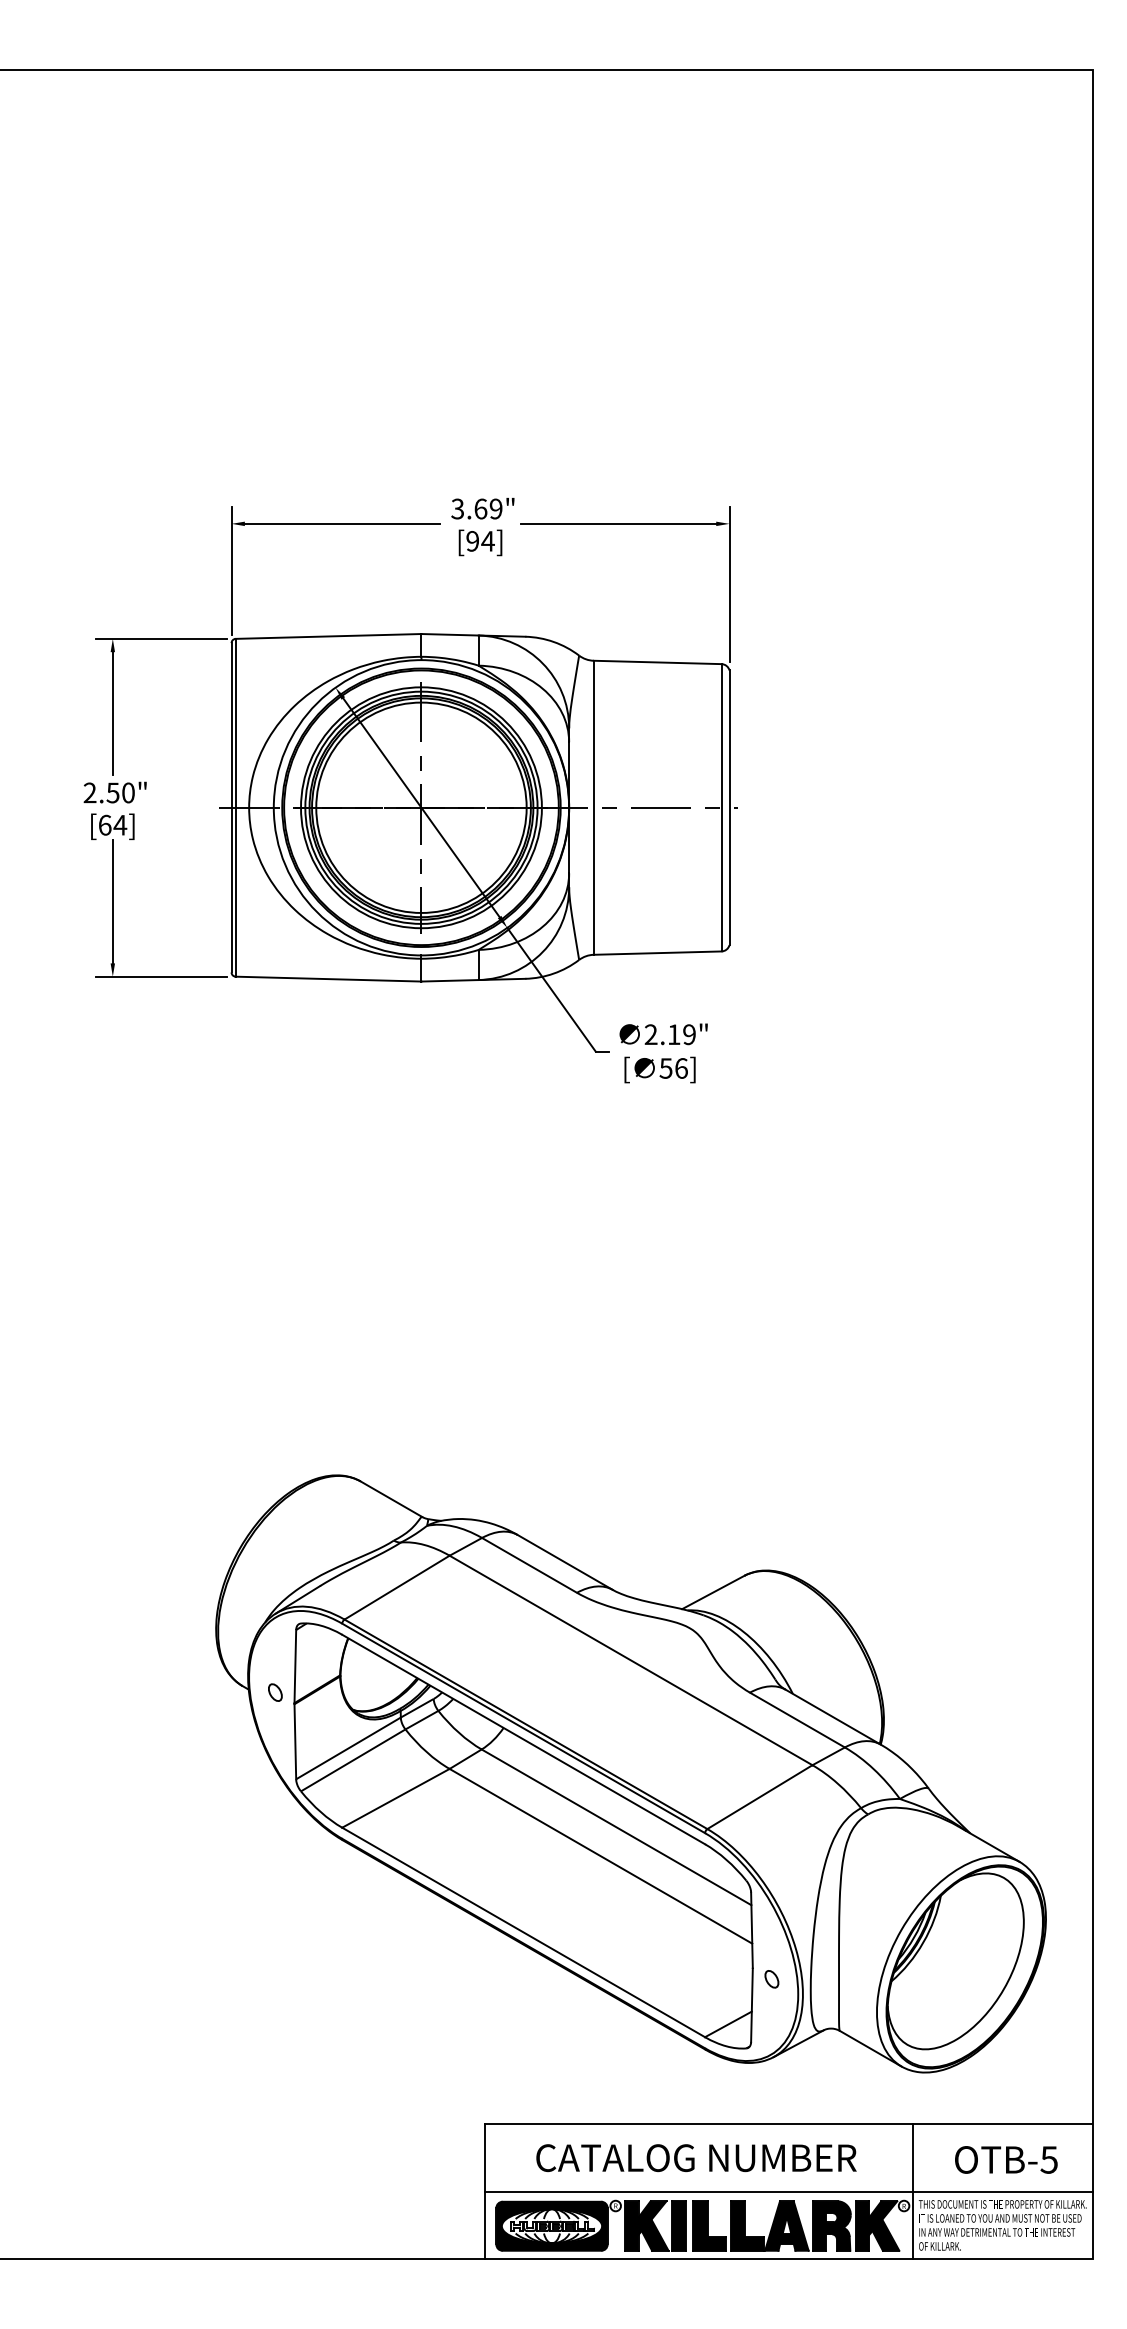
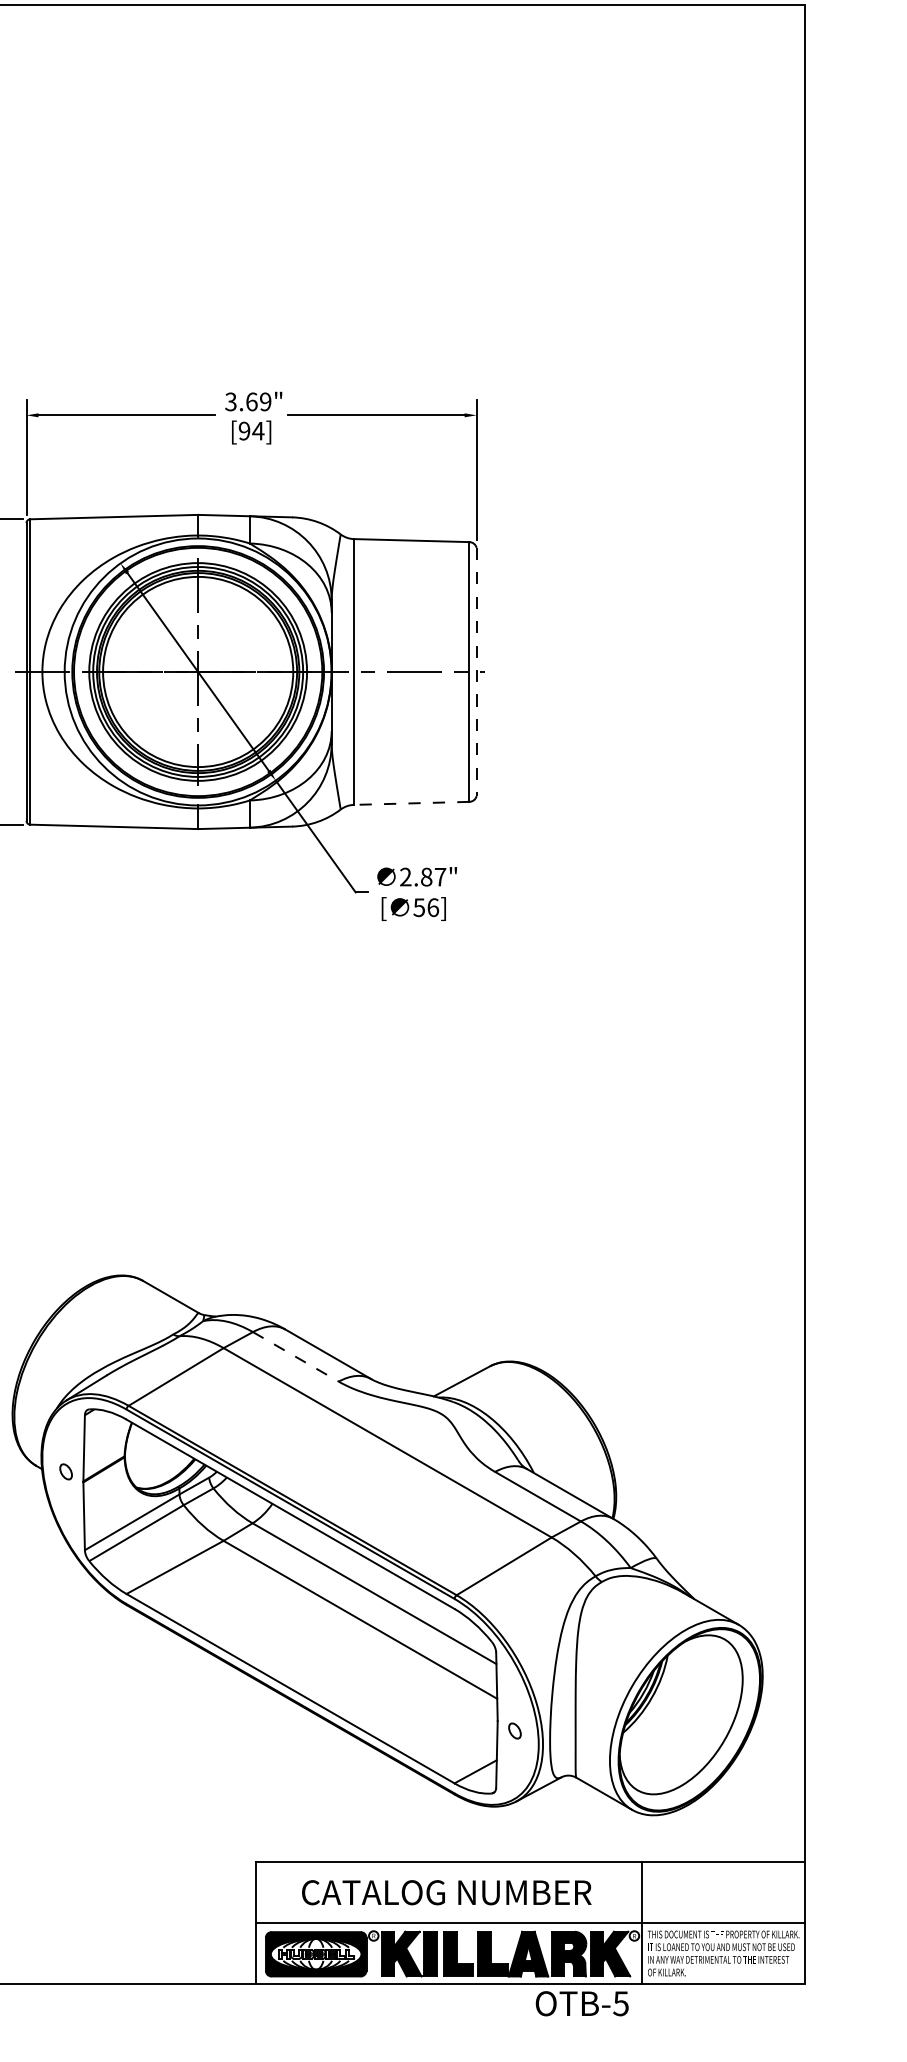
line: (729, 808) -> (476, 672), solid -> dashed
line: (657, 953) -> (411, 803), solid -> dashed
text: (681, 1034) -> (433, 876), 2.19" -> 2.87"
line: (529, 1565) -> (295, 1356), solid -> dashed
text: (1006, 2159) -> (582, 2003), moved

